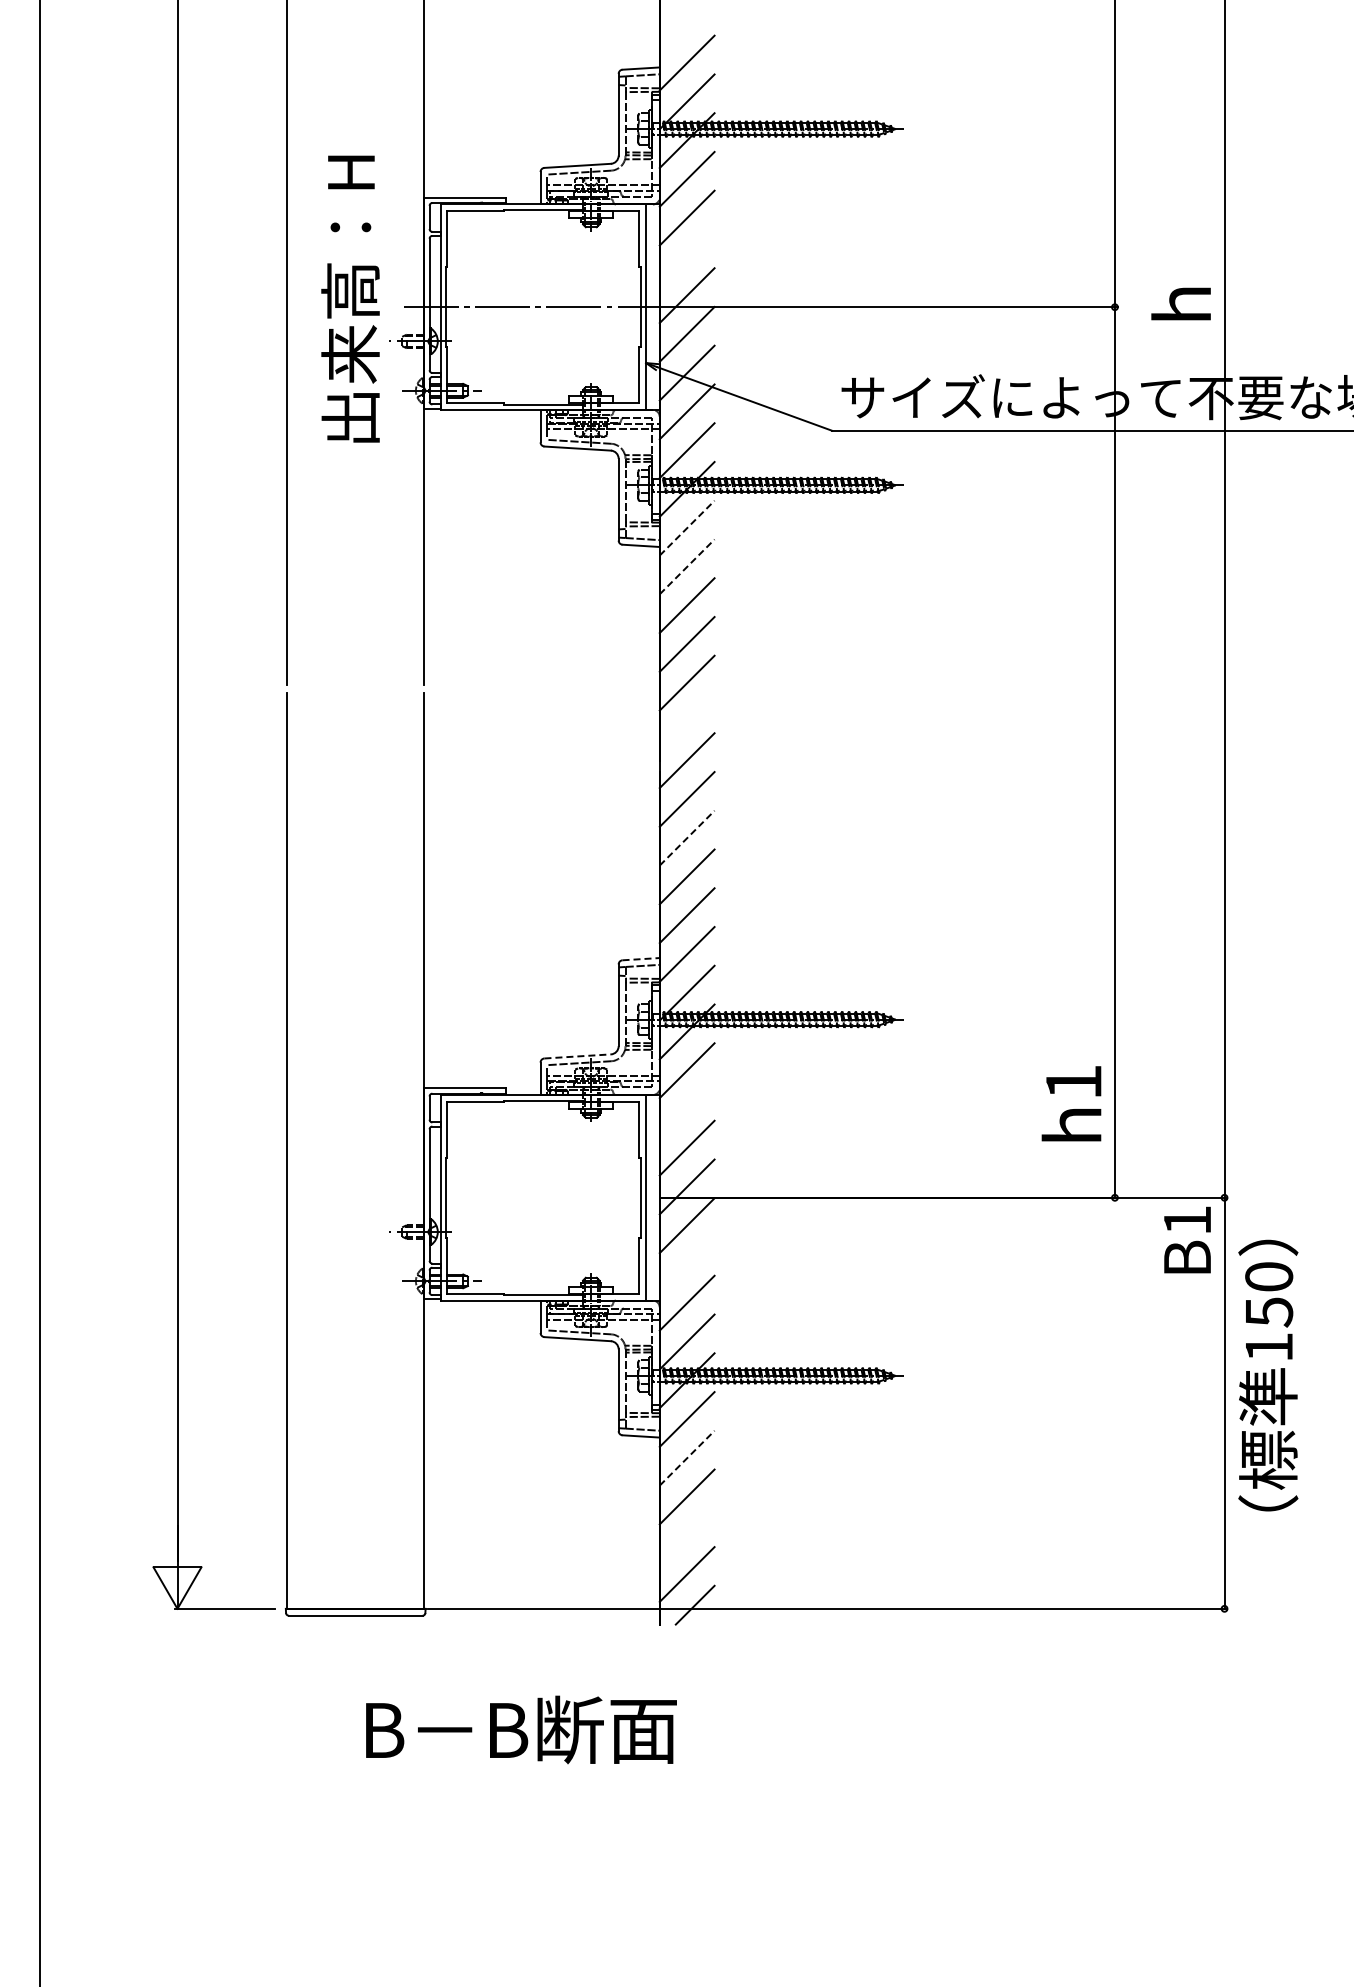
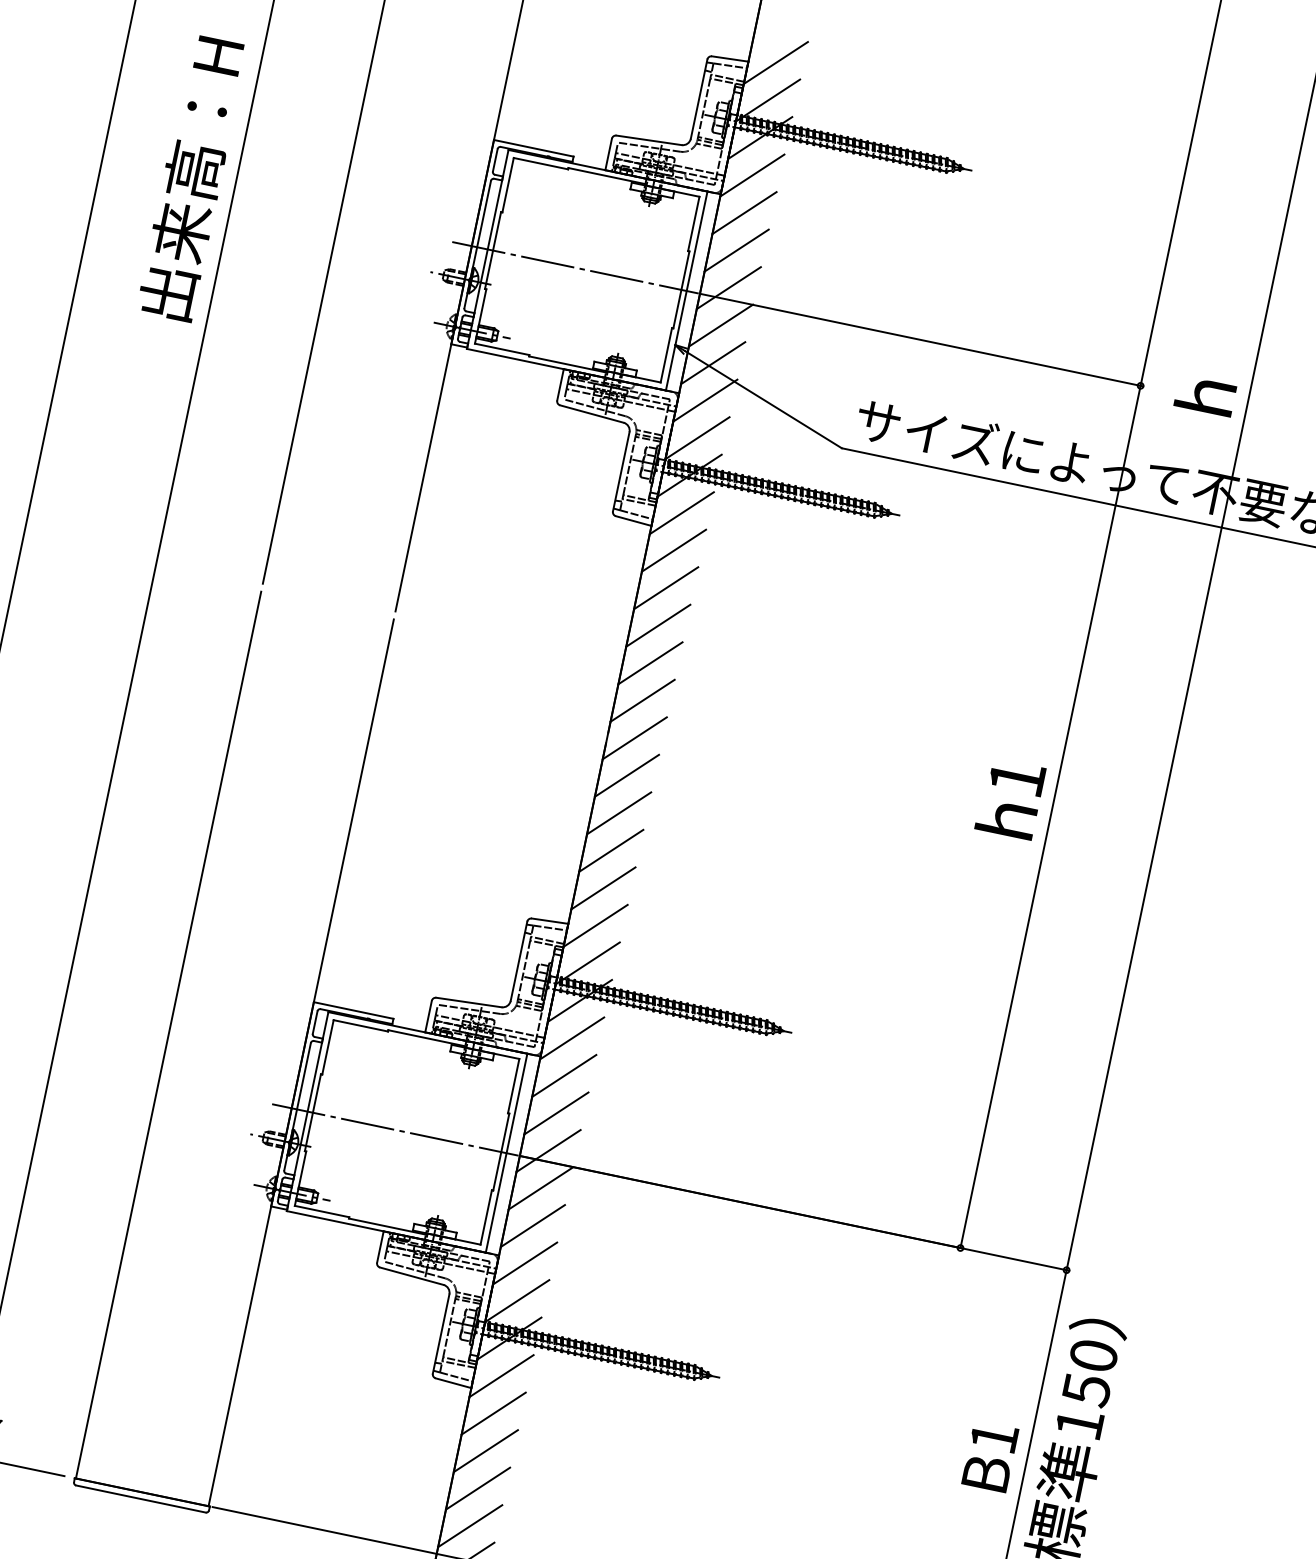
line: (686, 256) -> (736, 250), added
text: (350, 298) -> (192, 177), moved
line: (687, 528) -> (682, 513), dashed -> solid
line: (687, 566) -> (674, 550), dashed -> solid
line: (686, 721) -> (642, 700), added
line: (687, 838) -> (619, 813), dashed -> solid
line: (641, 959) -> (550, 921), dashed -> solid
line: (578, 1056) -> (469, 1002), dashed -> solid
text: (1071, 1103) -> (1010, 798), moved
line: (686, 1109) -> (563, 1075), added
line: (530, 1197) -> (394, 1129), added
text: (1187, 1239) -> (990, 1456), moved
line: (686, 1264) -> (532, 1225), added
line: (687, 1458) -> (493, 1413), dashed -> solid
line: (686, 1535) -> (477, 1488), added

